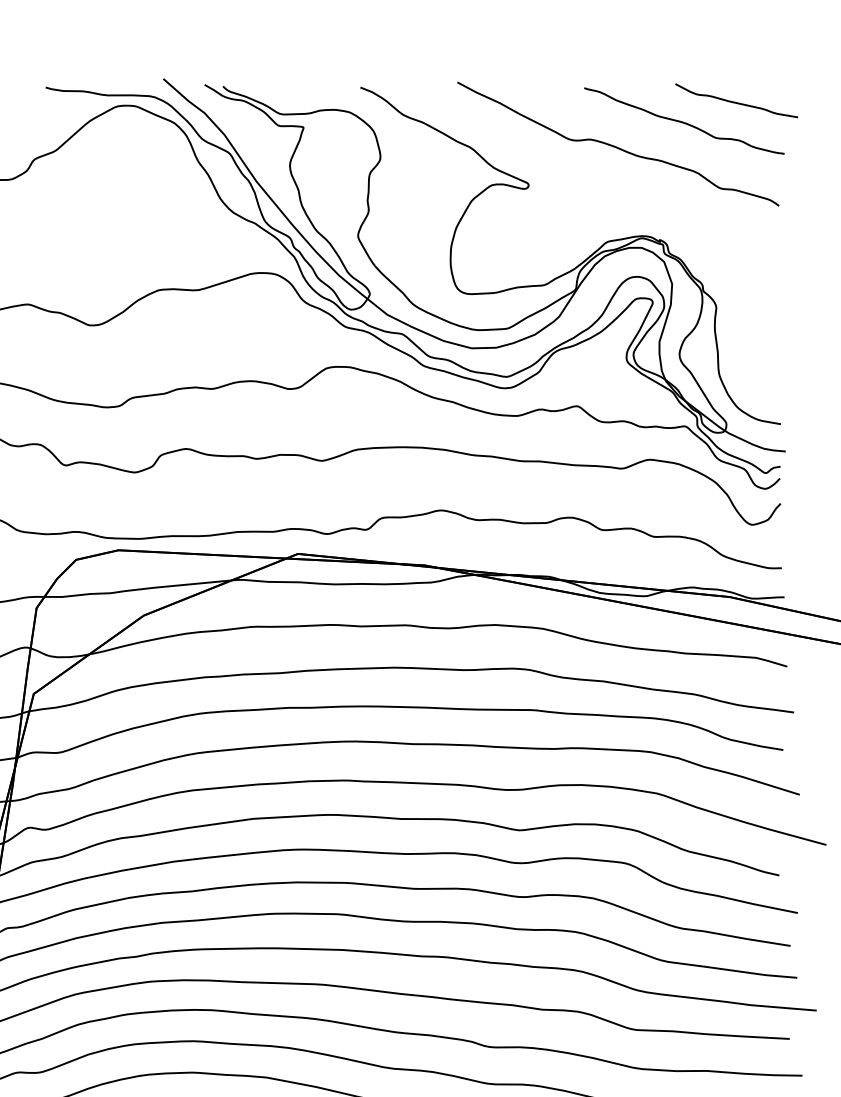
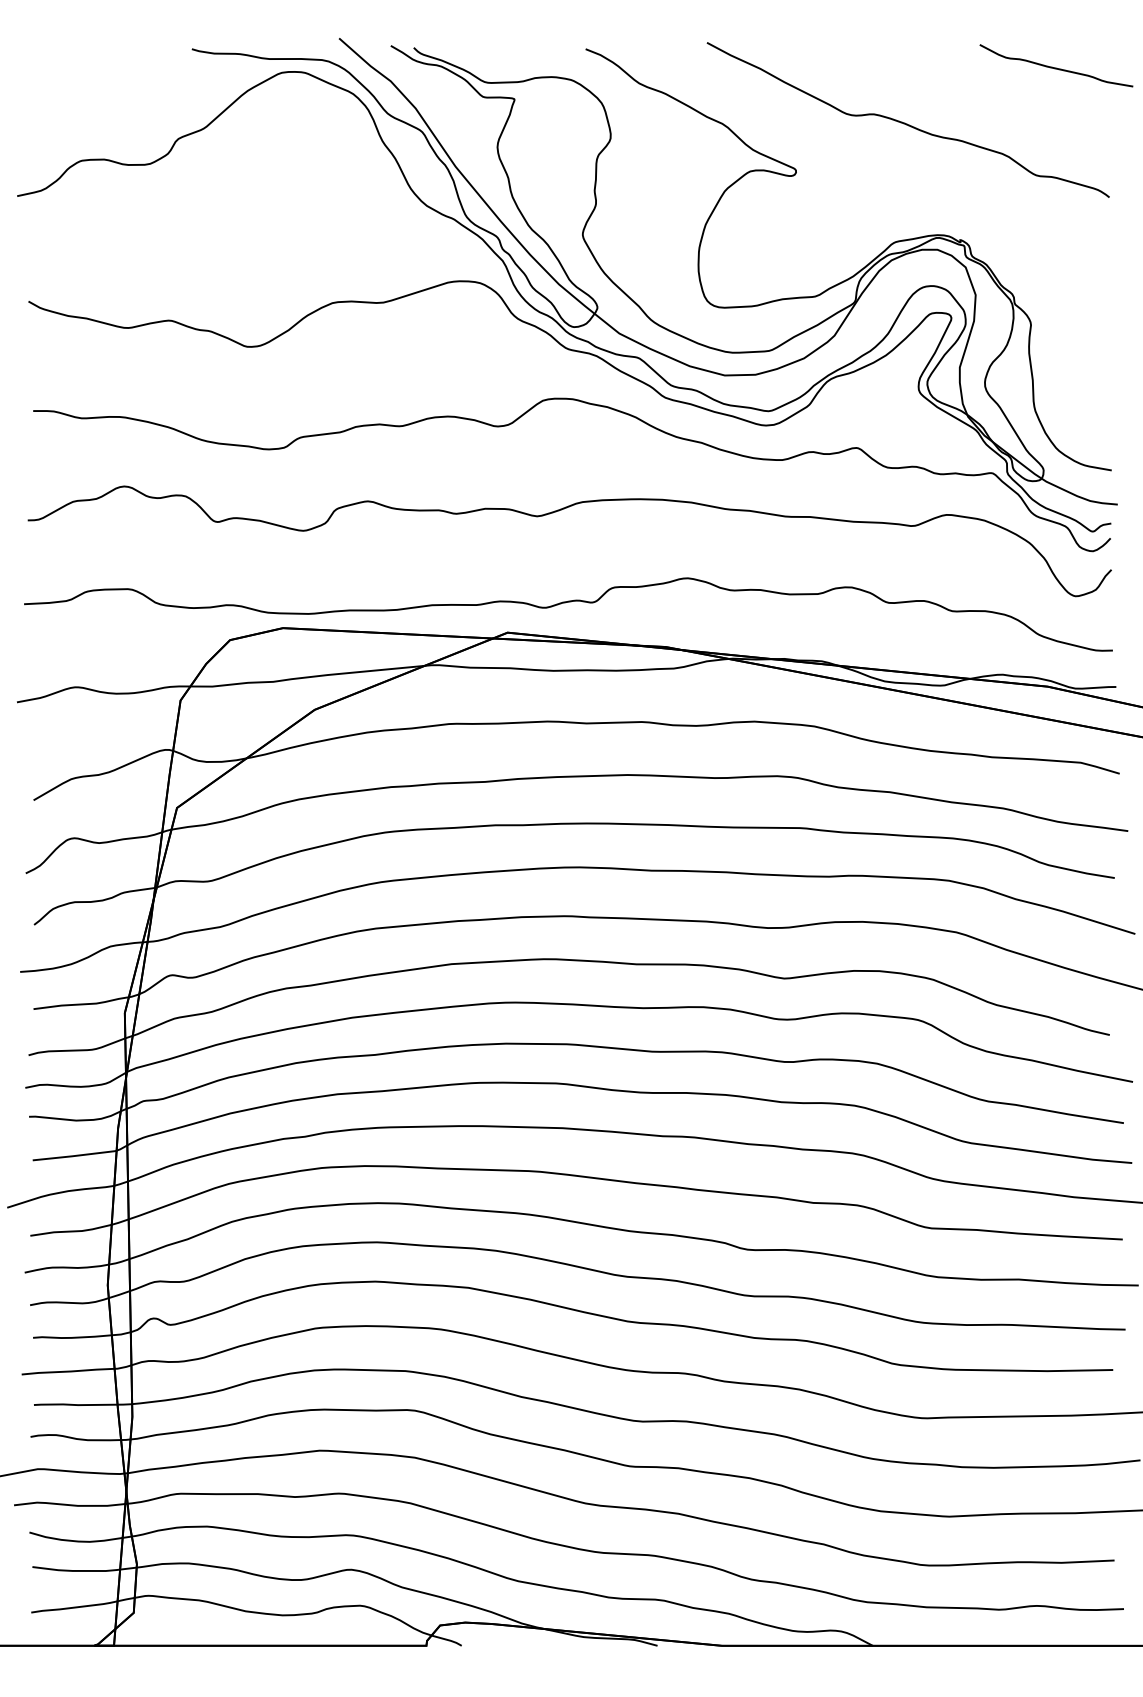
curve: (684, 122) -> (990, 92), removed

